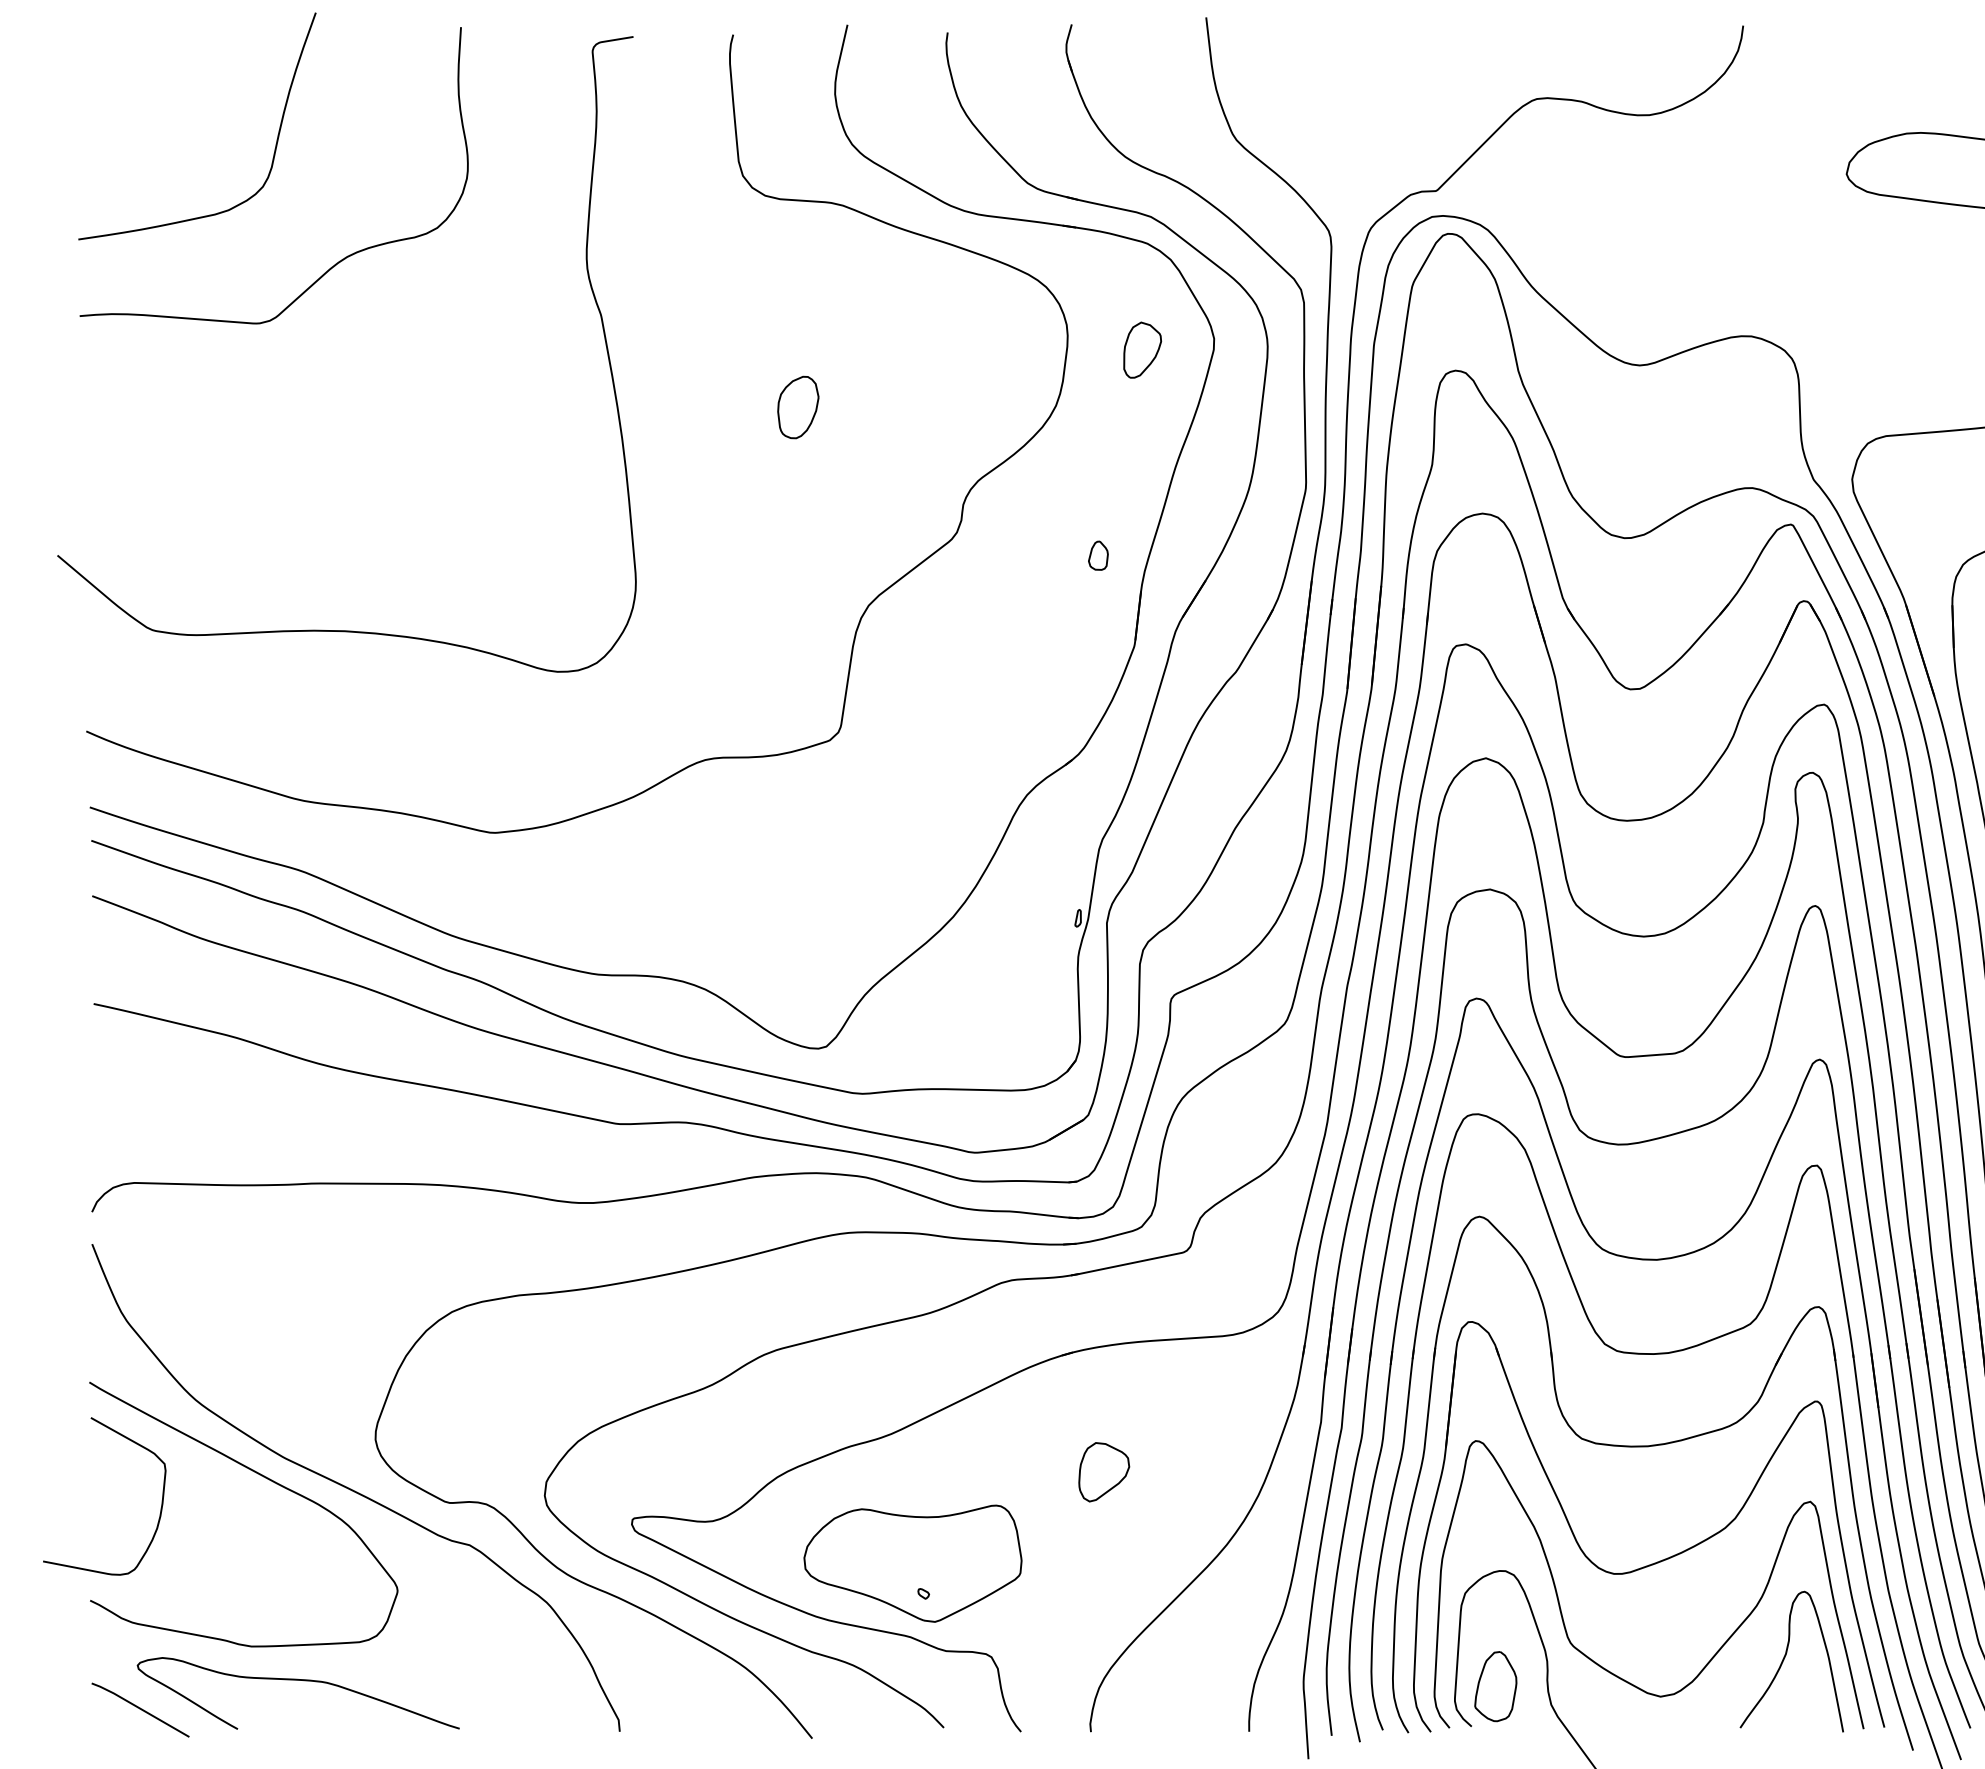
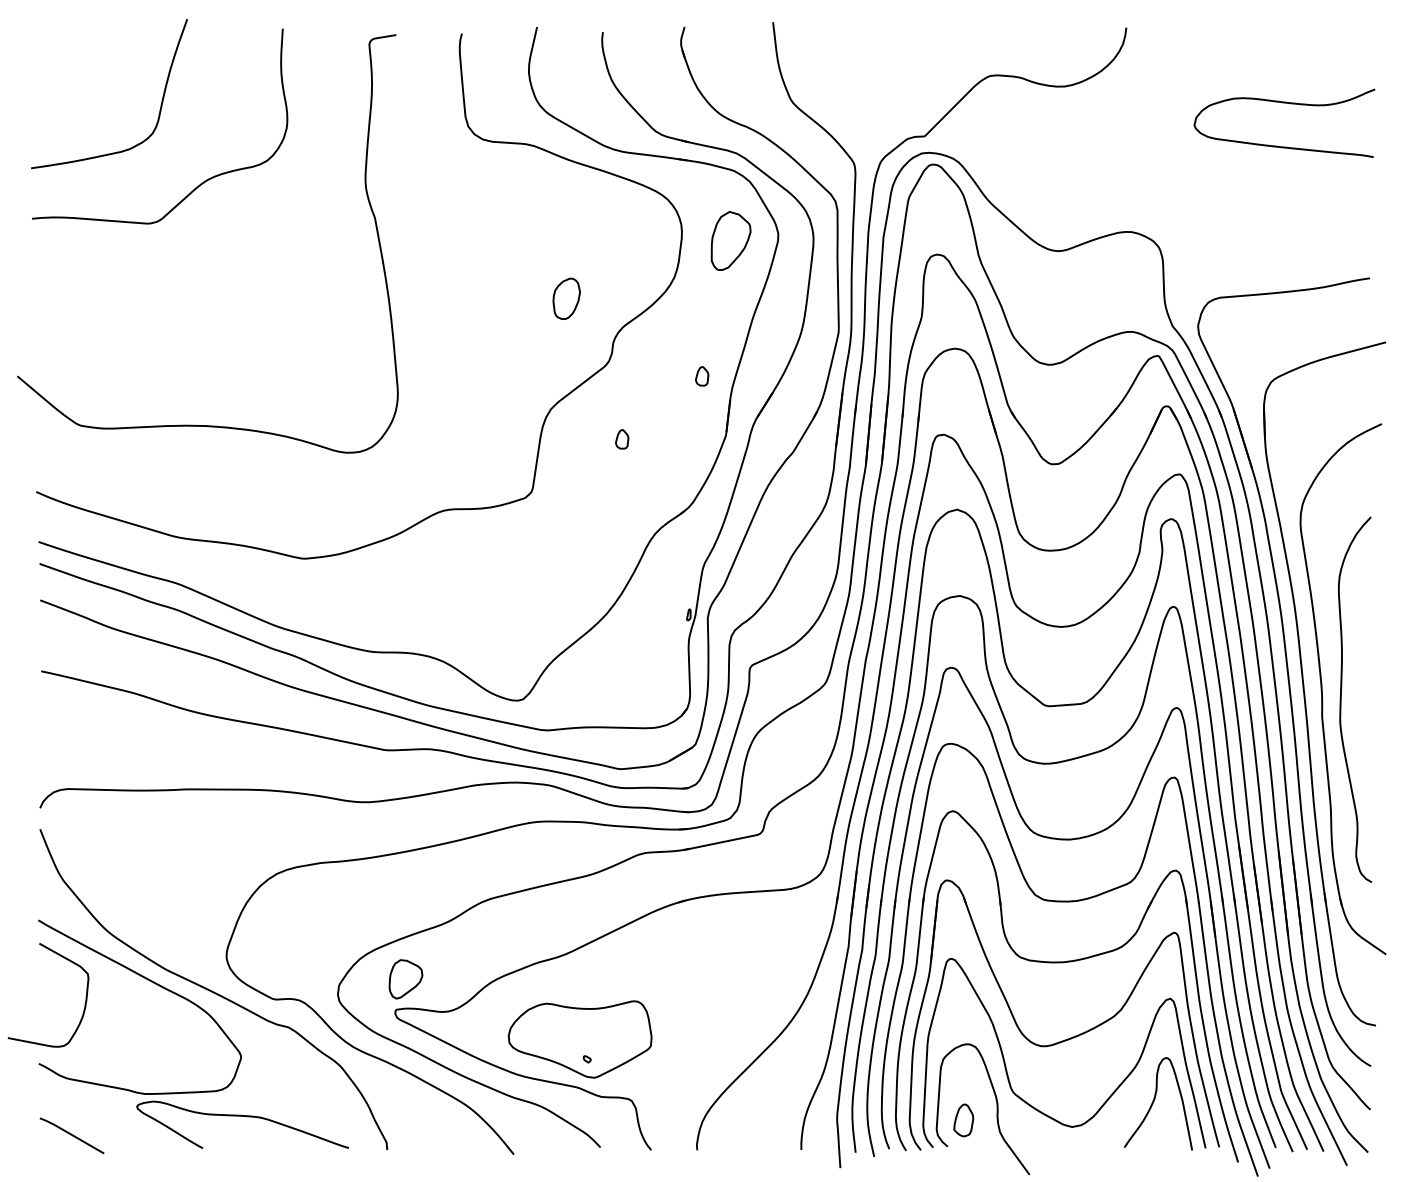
part: (1142, 350) -> (731, 241), size x1.6
part: (797, 406) -> (566, 298), moved
part: (977, 651) -> (622, 439), added
part: (1103, 1472) -> (405, 979), moved
curve: (297, 1680) -> (242, 1116), moved
part: (1495, 1686) -> (963, 1120), size x0.7

